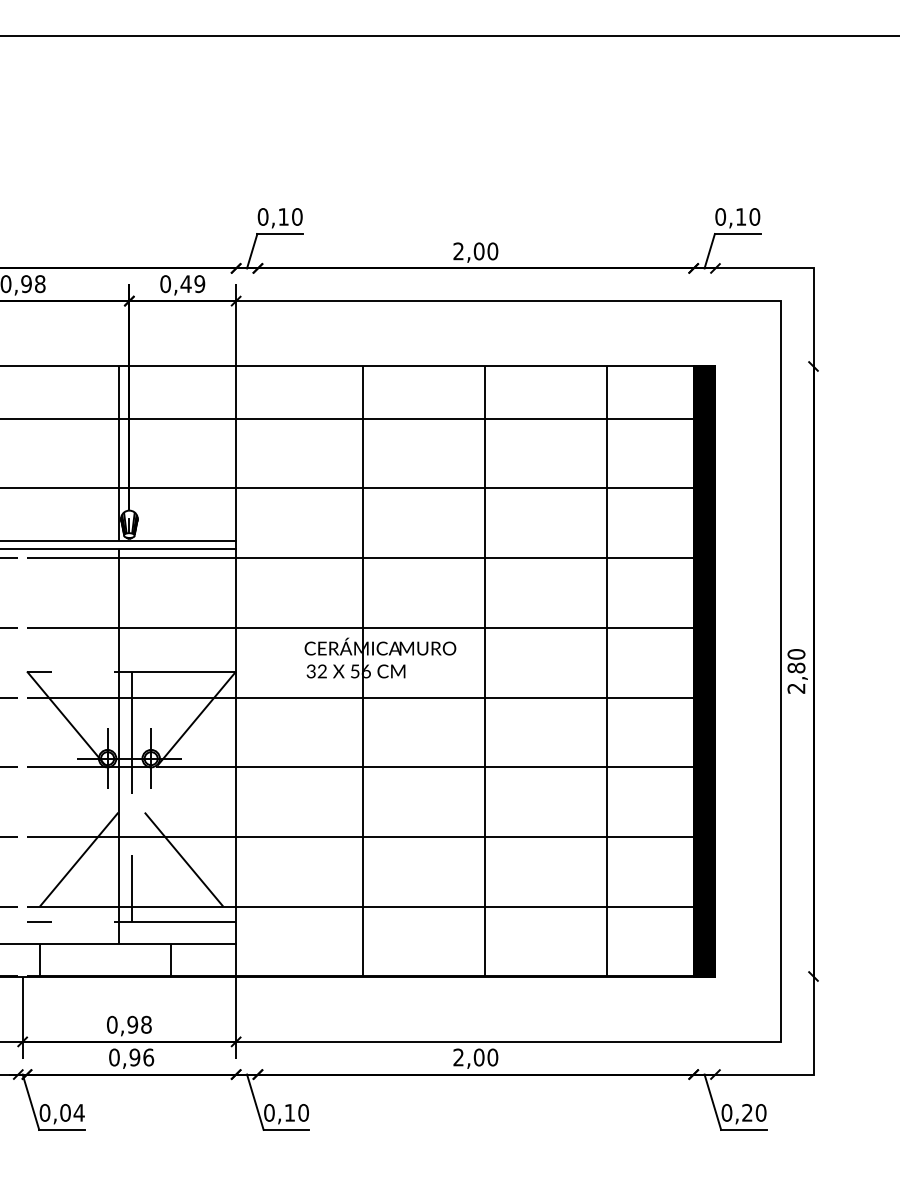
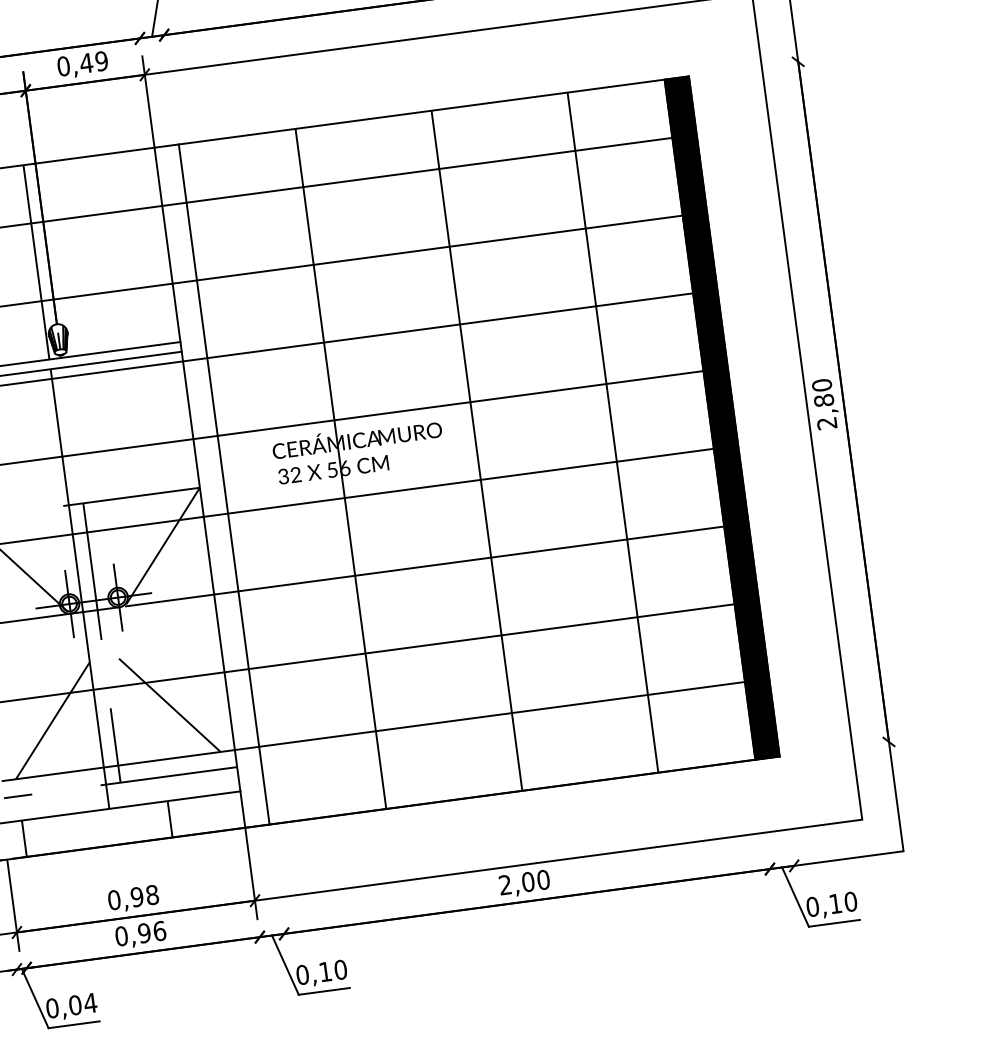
line: (257, 671) -> (223, 484), added
text: (747, 1112) -> (835, 903), 0,20 -> 0,10

